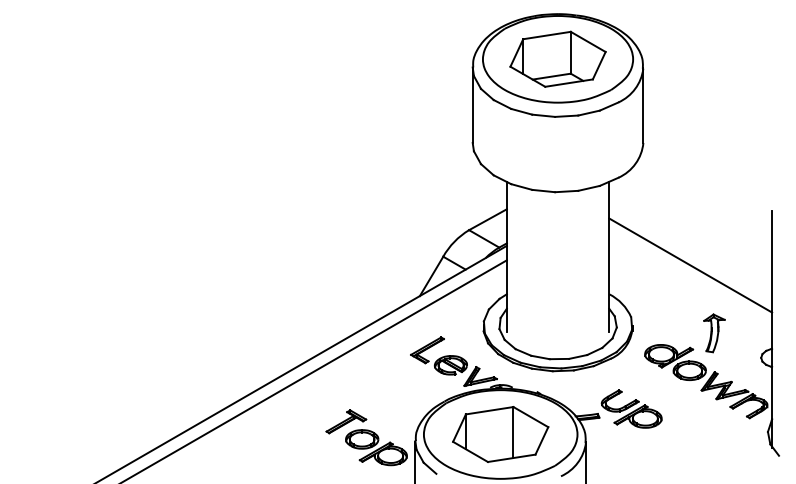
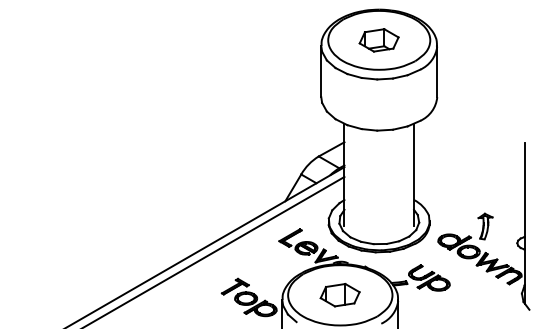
part: (556, 59) -> (378, 40), size x0.6
line: (690, 265) -> (469, 180), removed
part: (499, 433) -> (339, 294), size x0.6

